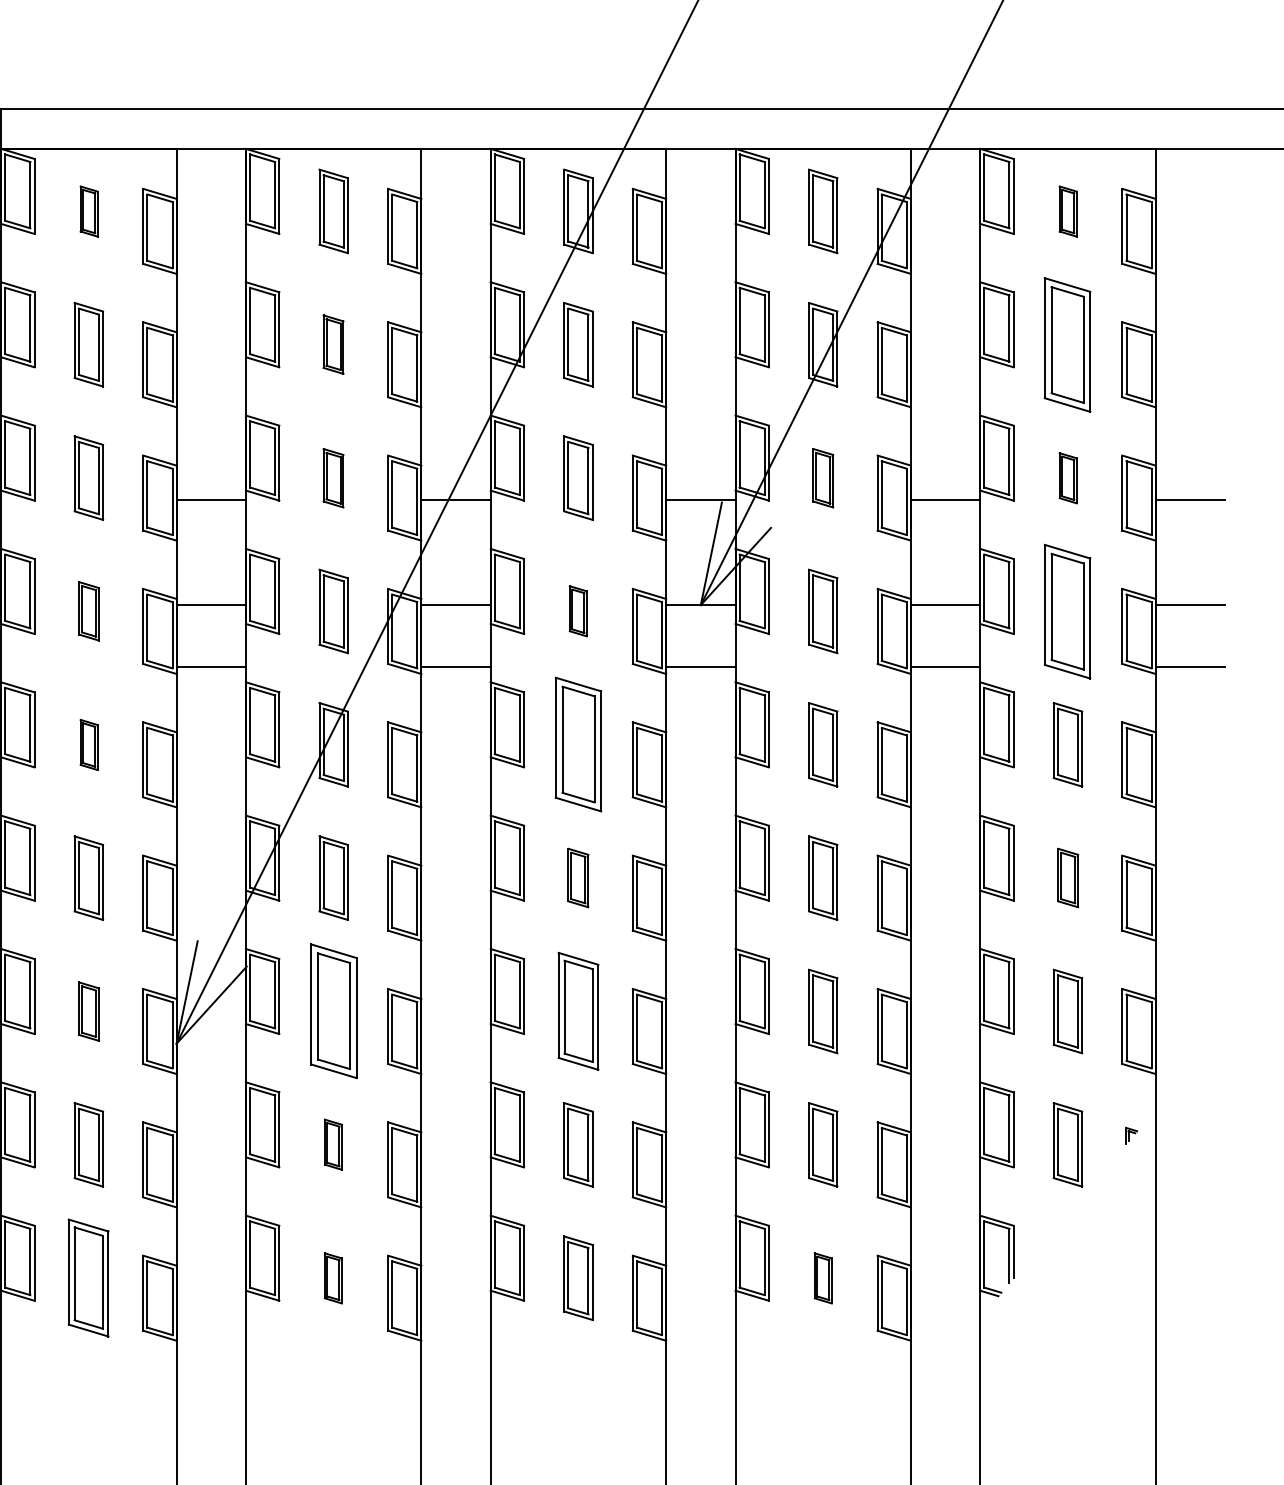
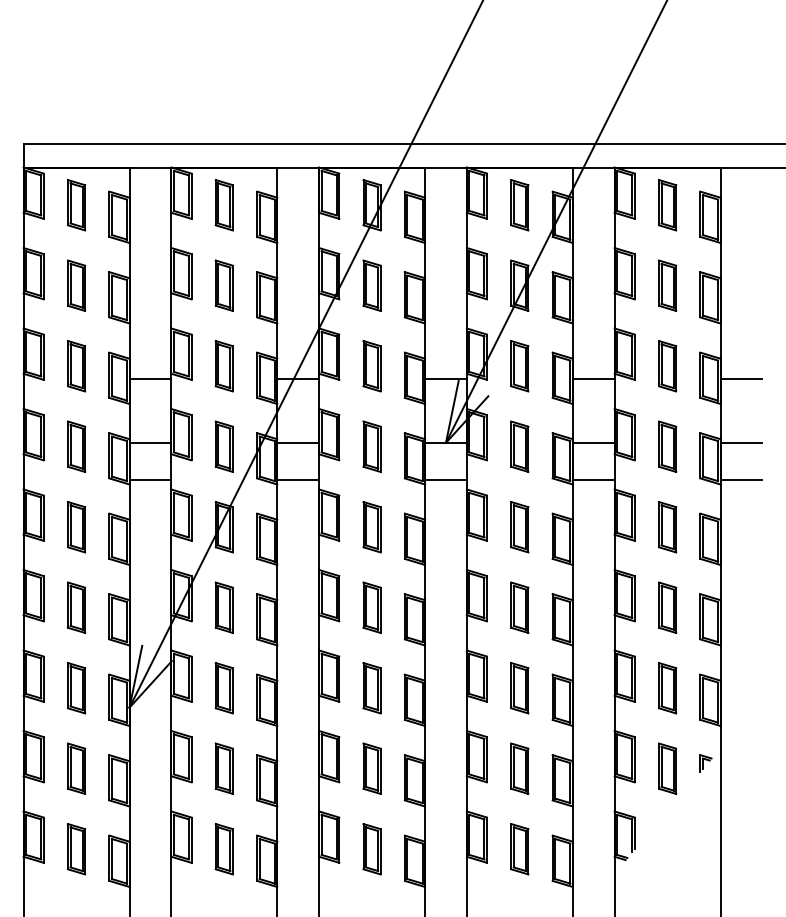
part: (88, 211) -> (76, 205), size x1.67
part: (1067, 211) -> (667, 205), size x1.67
part: (332, 344) -> (223, 285), size x1.43
part: (1067, 344) -> (667, 285), size x0.62
part: (332, 478) -> (223, 366), size x1.43
part: (822, 478) -> (519, 366), size x1.43
part: (1067, 478) -> (667, 366), size x1.67
part: (88, 611) -> (76, 446), size x1.43
part: (577, 611) -> (371, 446), size x1.67
part: (1067, 611) -> (667, 446), size x0.62
part: (88, 745) -> (76, 527), size x1.67
part: (577, 745) -> (371, 527), size x0.62
part: (577, 877) -> (371, 607), size x1.43
part: (1067, 877) -> (667, 607), size x1.43
part: (88, 1011) -> (76, 688), size x1.43
part: (332, 1011) -> (223, 688), size x0.62
part: (577, 1011) -> (371, 688), size x0.71
part: (1130, 1136) -> (705, 763), size x1.67
part: (332, 1144) -> (223, 768), size x1.67
part: (88, 1278) -> (76, 849), size x0.71
part: (332, 1278) -> (223, 849), size x1.67
part: (822, 1278) -> (519, 849), size x1.67

